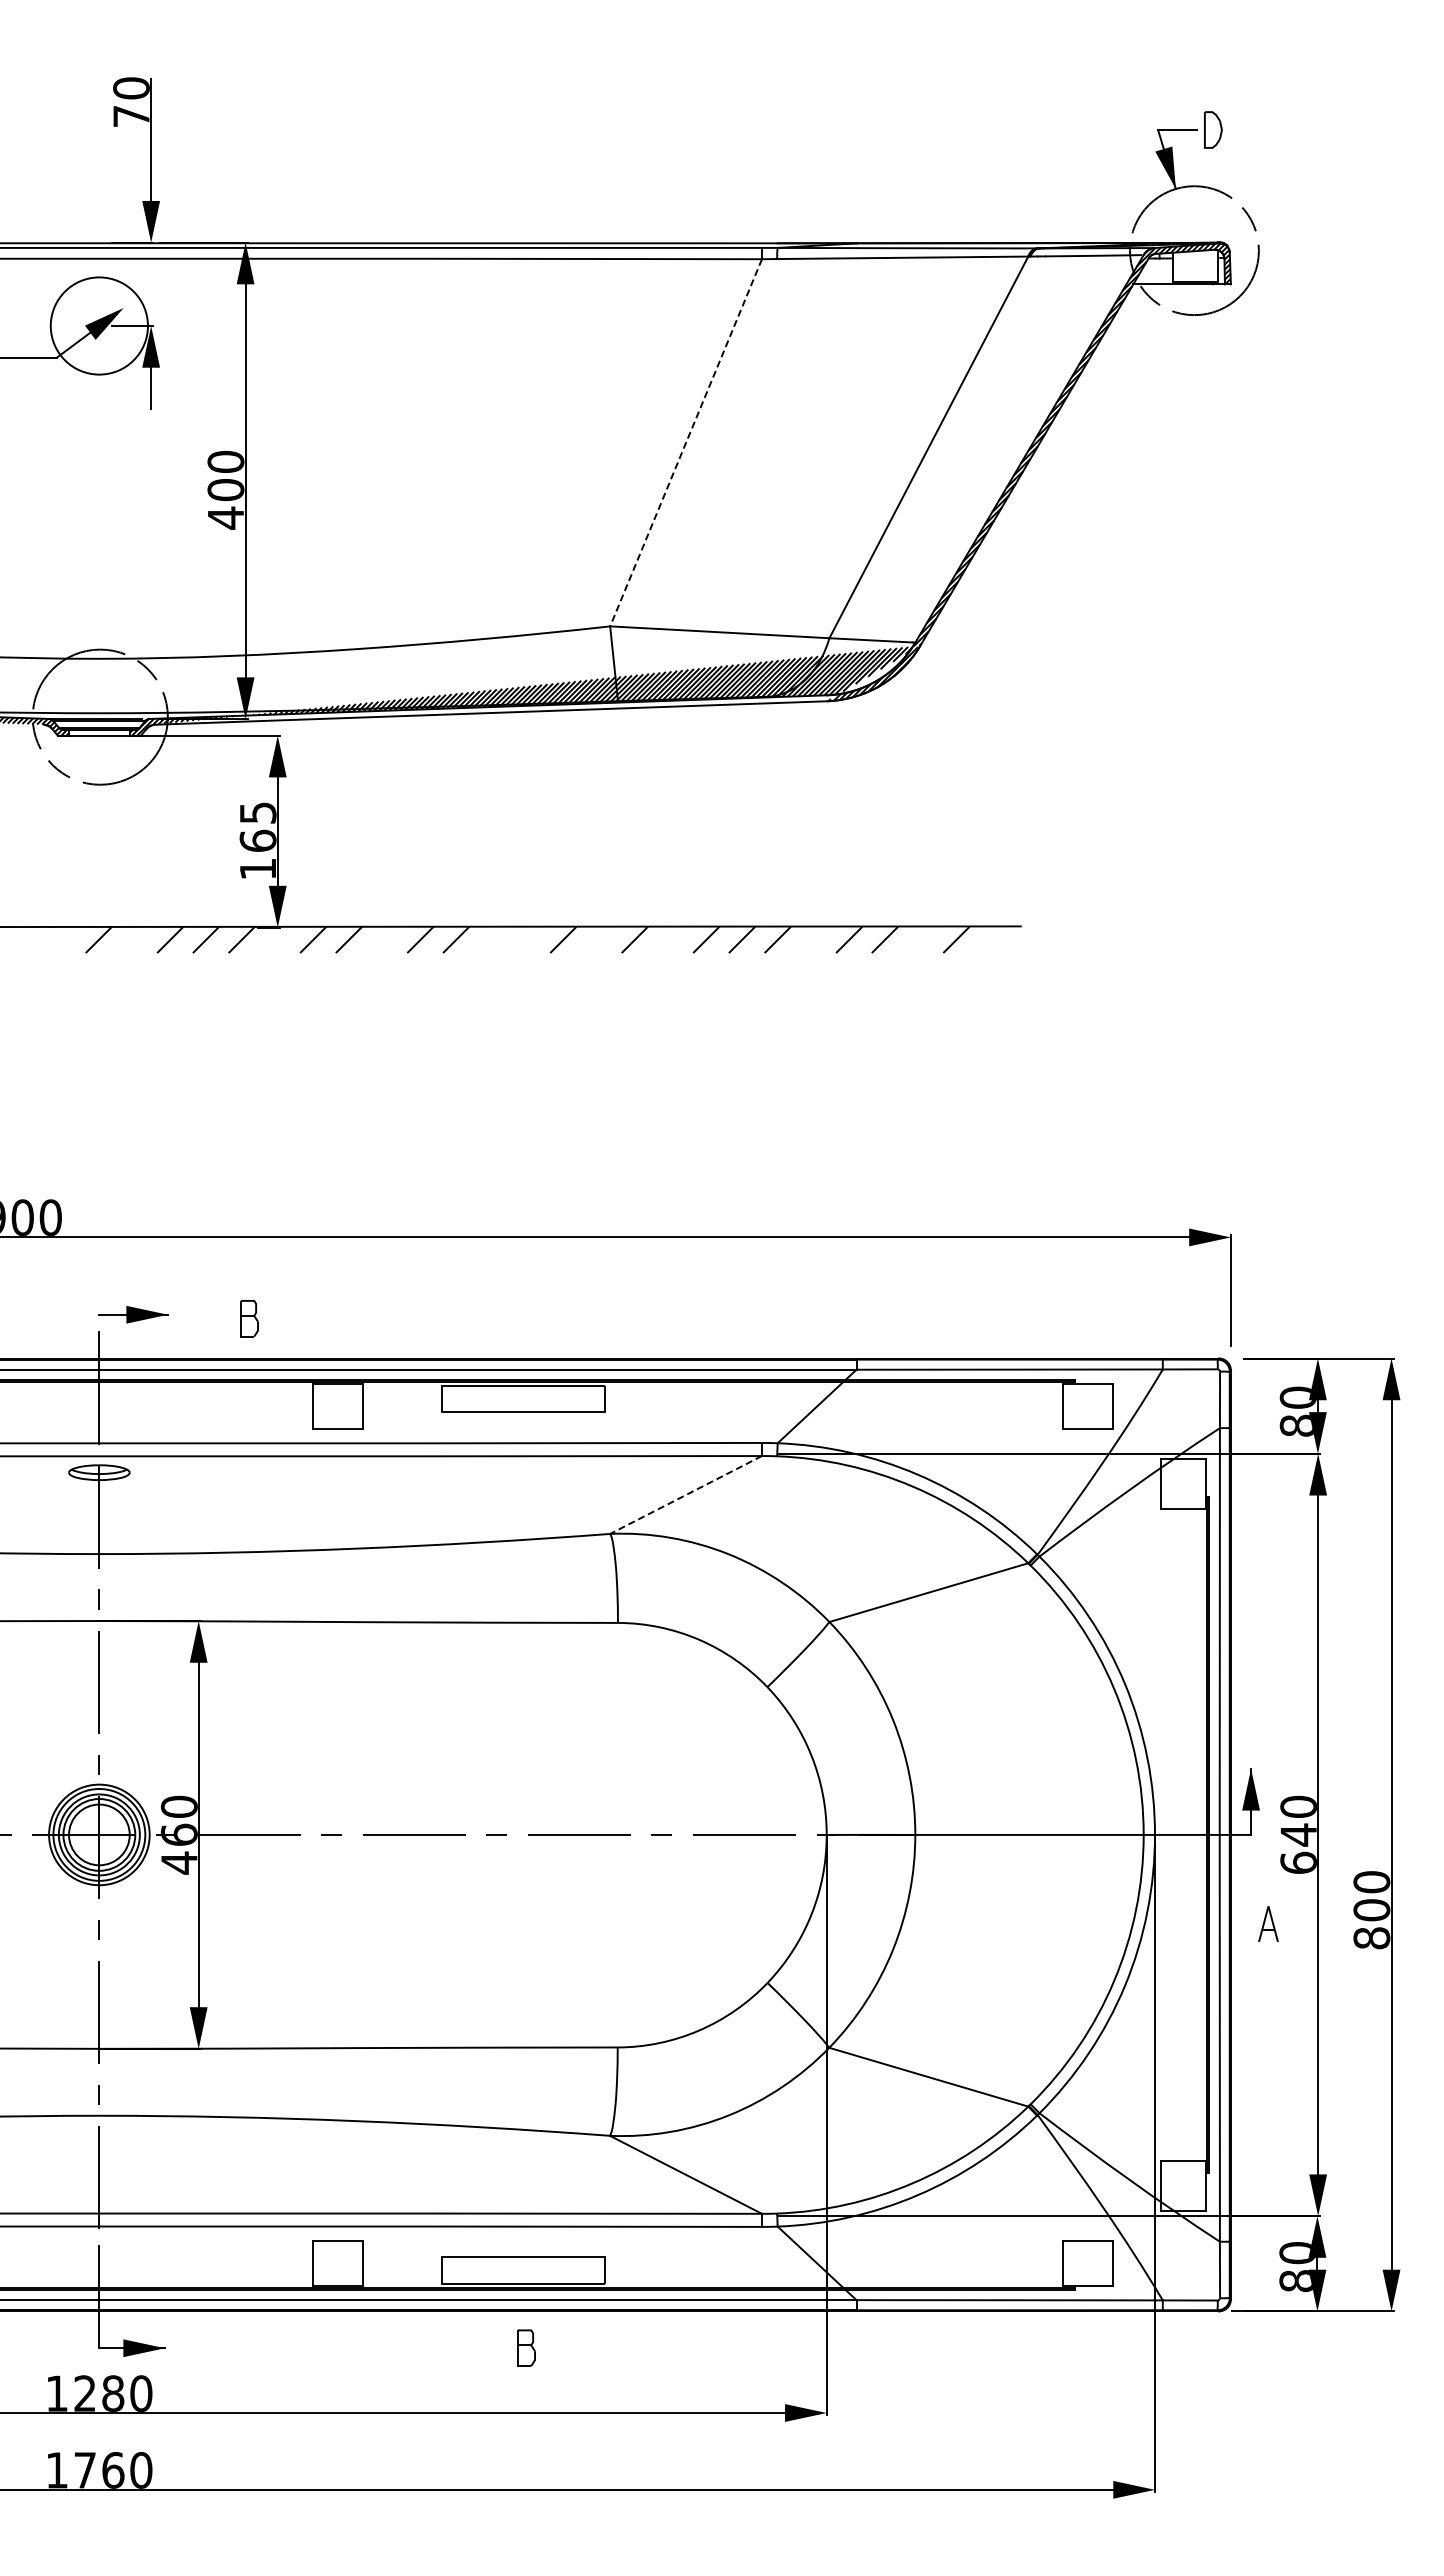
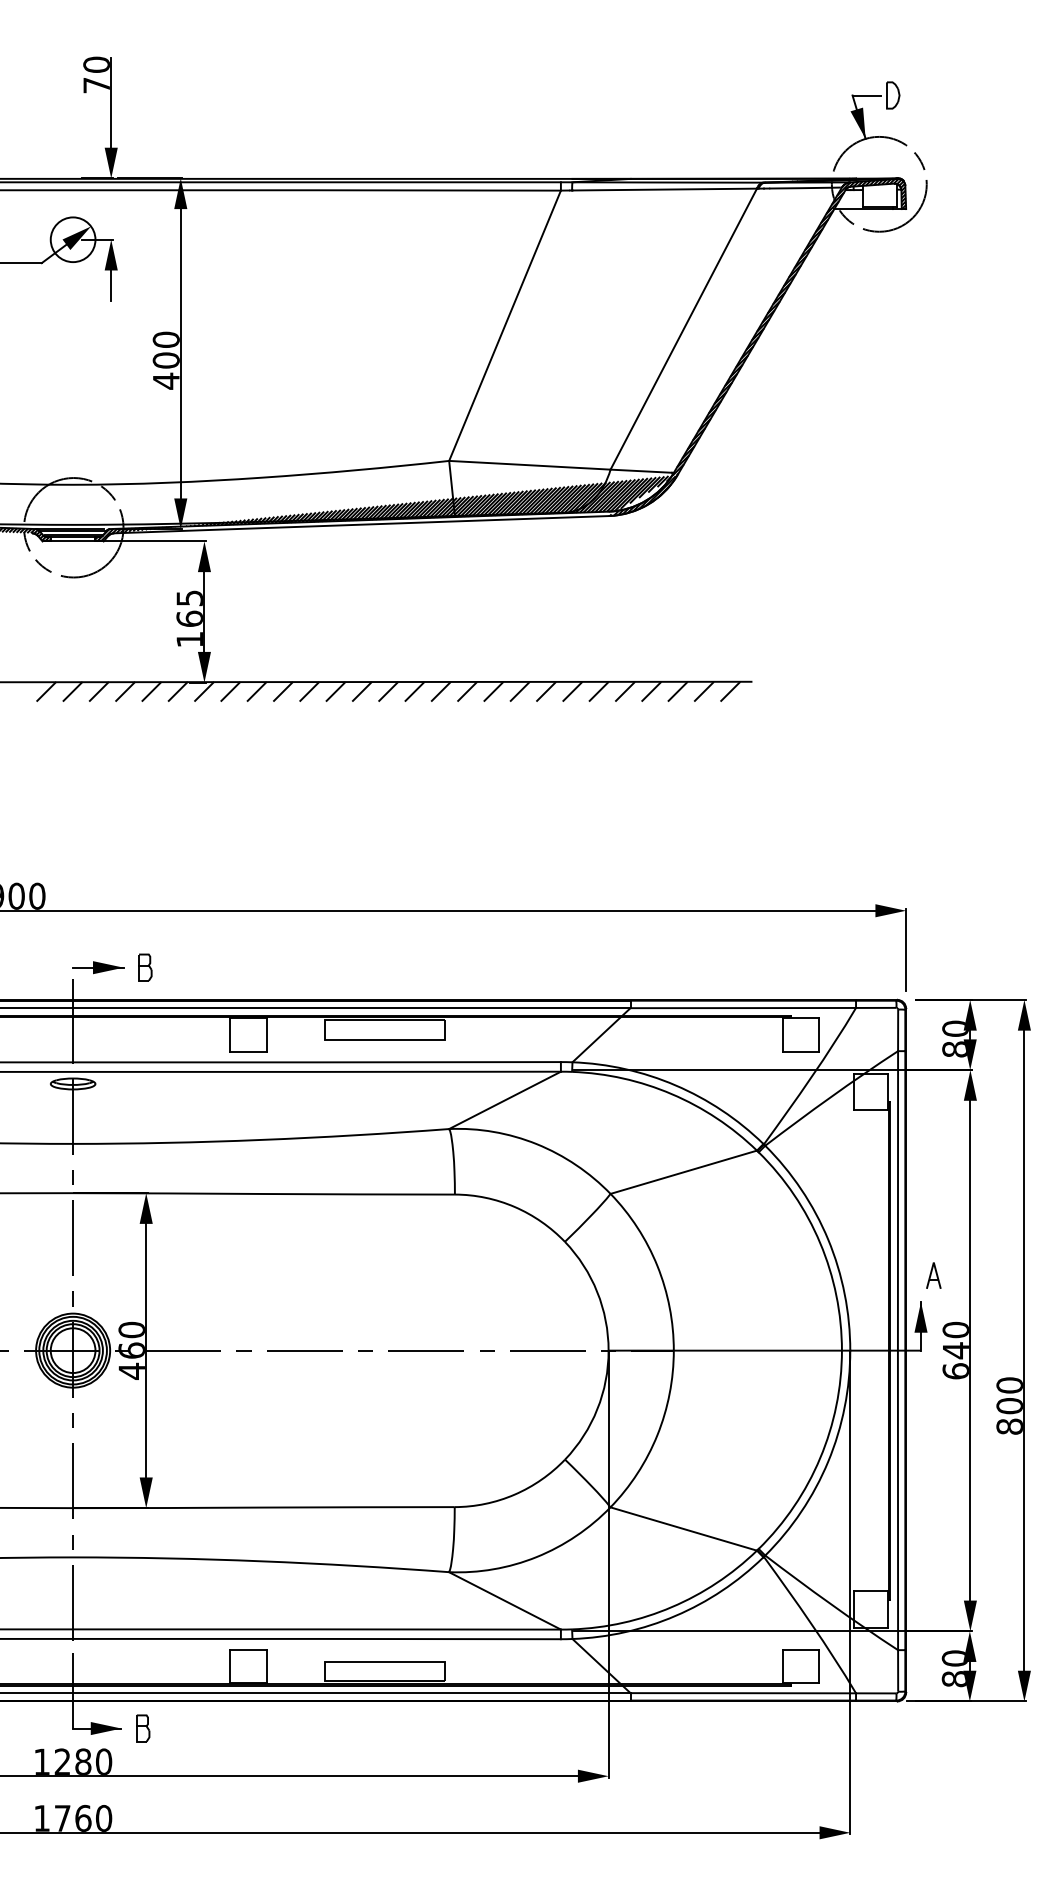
circle: (99, 325) -> (73, 239), size x0.62
line: (686, 442) -> (505, 325), dashed -> solid
line: (62, 939) -> (45, 691), added
line: (134, 939) -> (98, 691), added
line: (277, 939) -> (204, 691), added
line: (384, 939) -> (283, 691), added
line: (491, 939) -> (361, 691), added
line: (527, 939) -> (388, 691), added
line: (598, 939) -> (440, 691), added
line: (670, 939) -> (493, 691), added
line: (813, 939) -> (598, 691), added
line: (920, 939) -> (677, 691), added
line: (991, 939) -> (729, 691), added
part: (249, 1318) -> (145, 967), moved
line: (685, 1495) -> (504, 1100), dashed -> solid
part: (1268, 1924) -> (933, 1275), moved
part: (526, 2347) -> (143, 1728), moved

